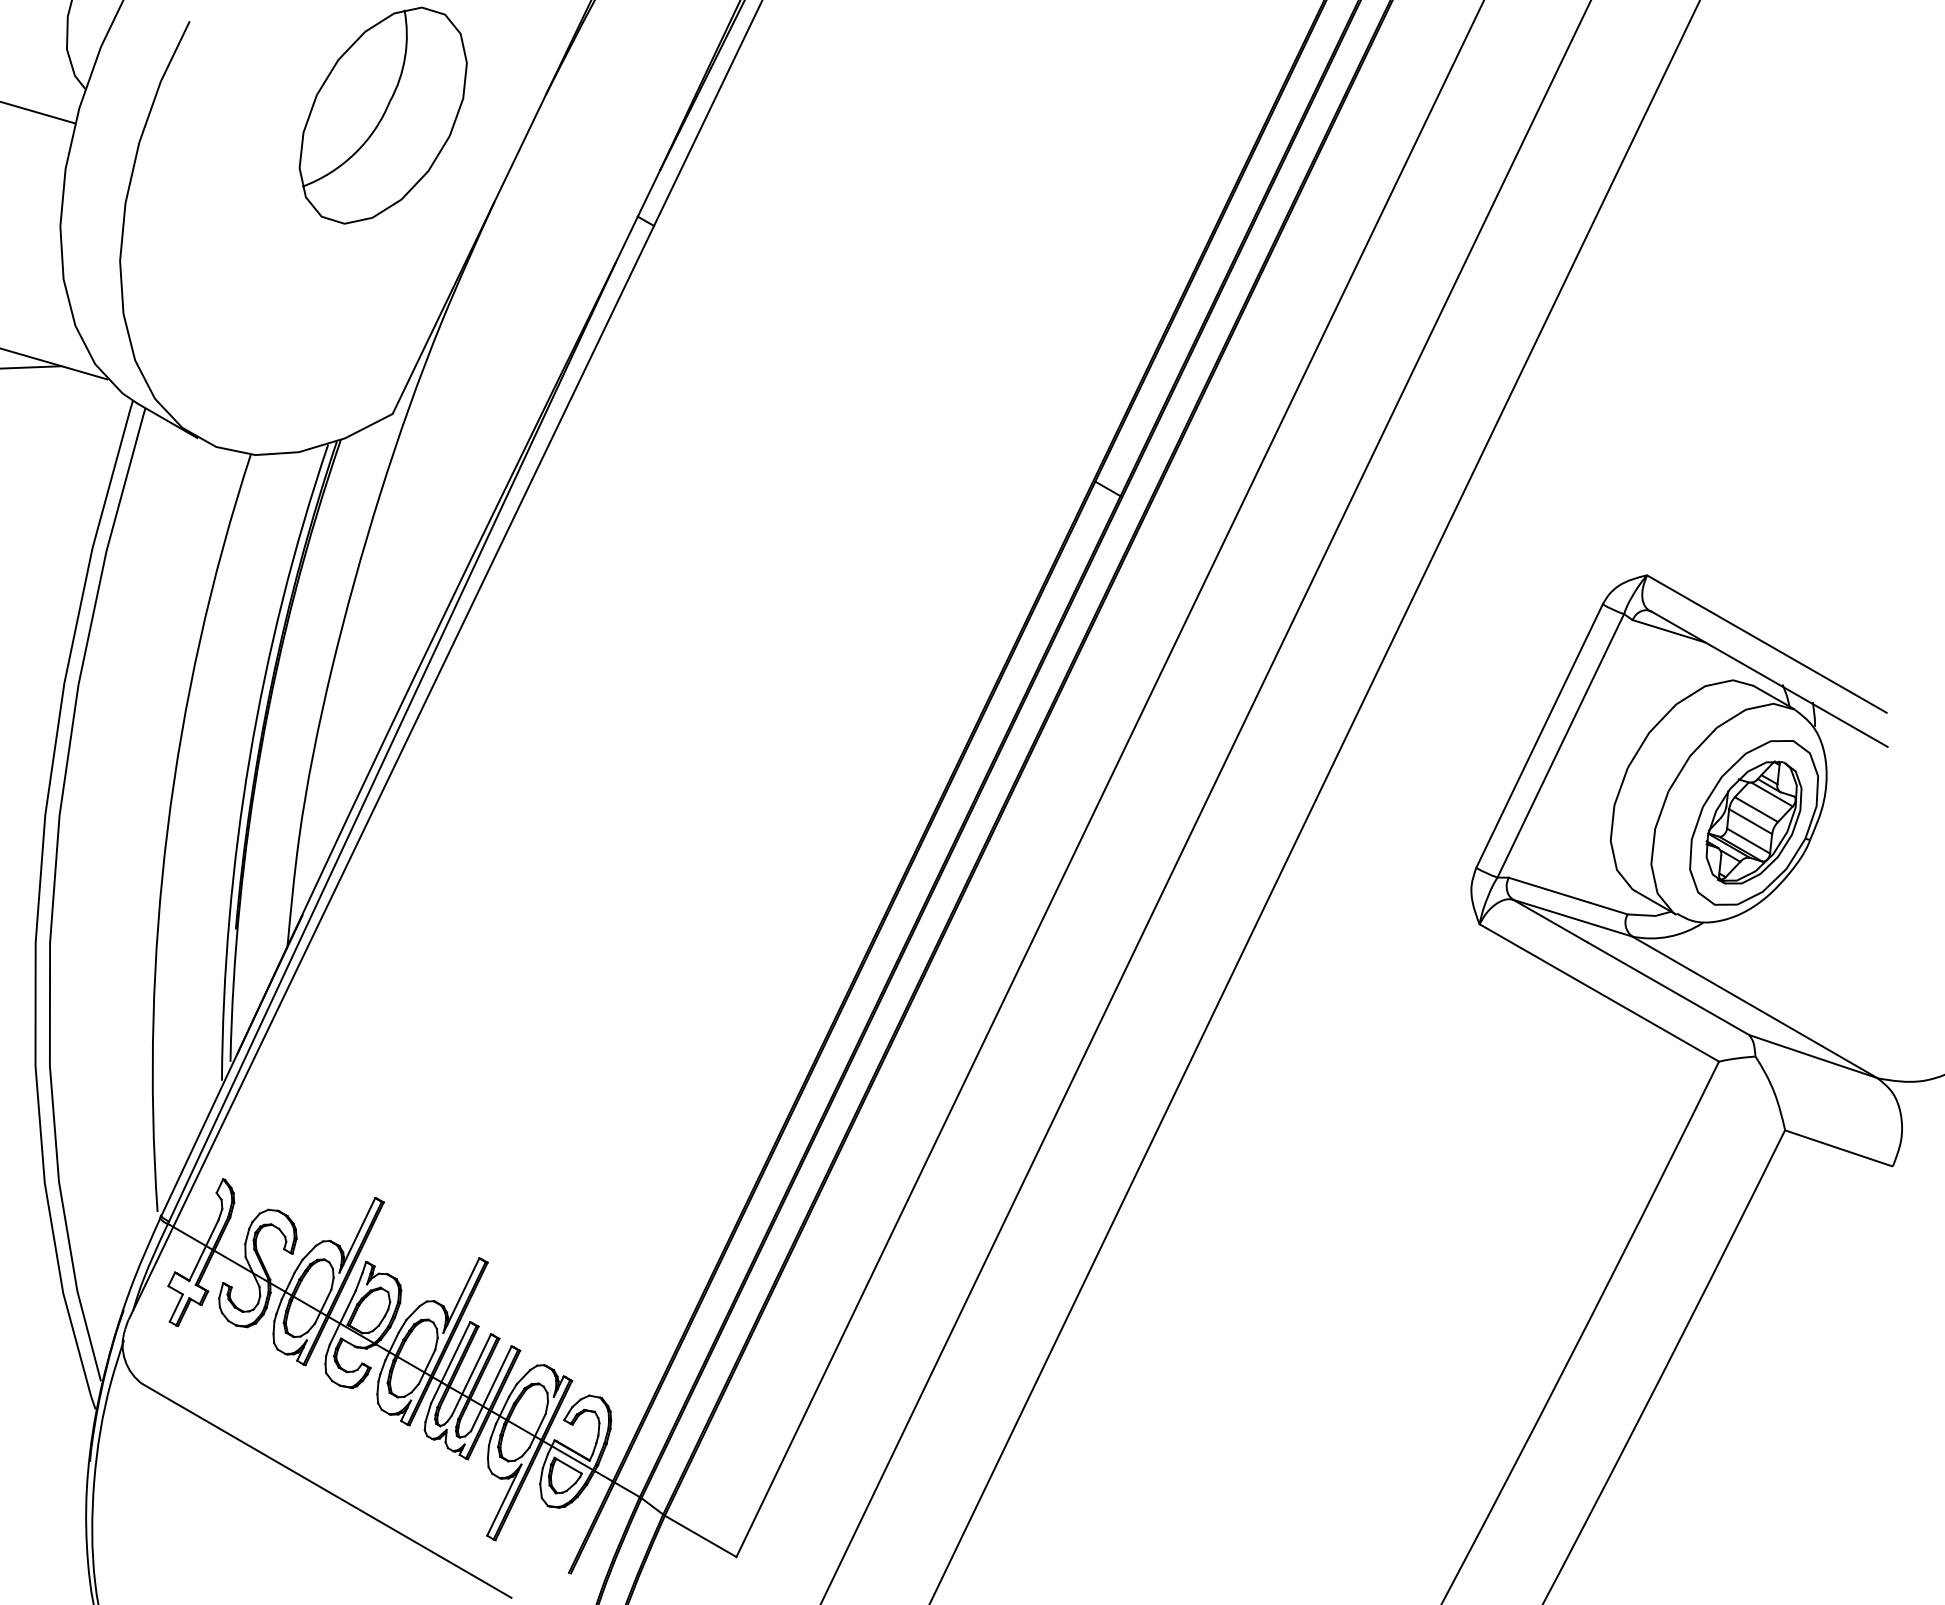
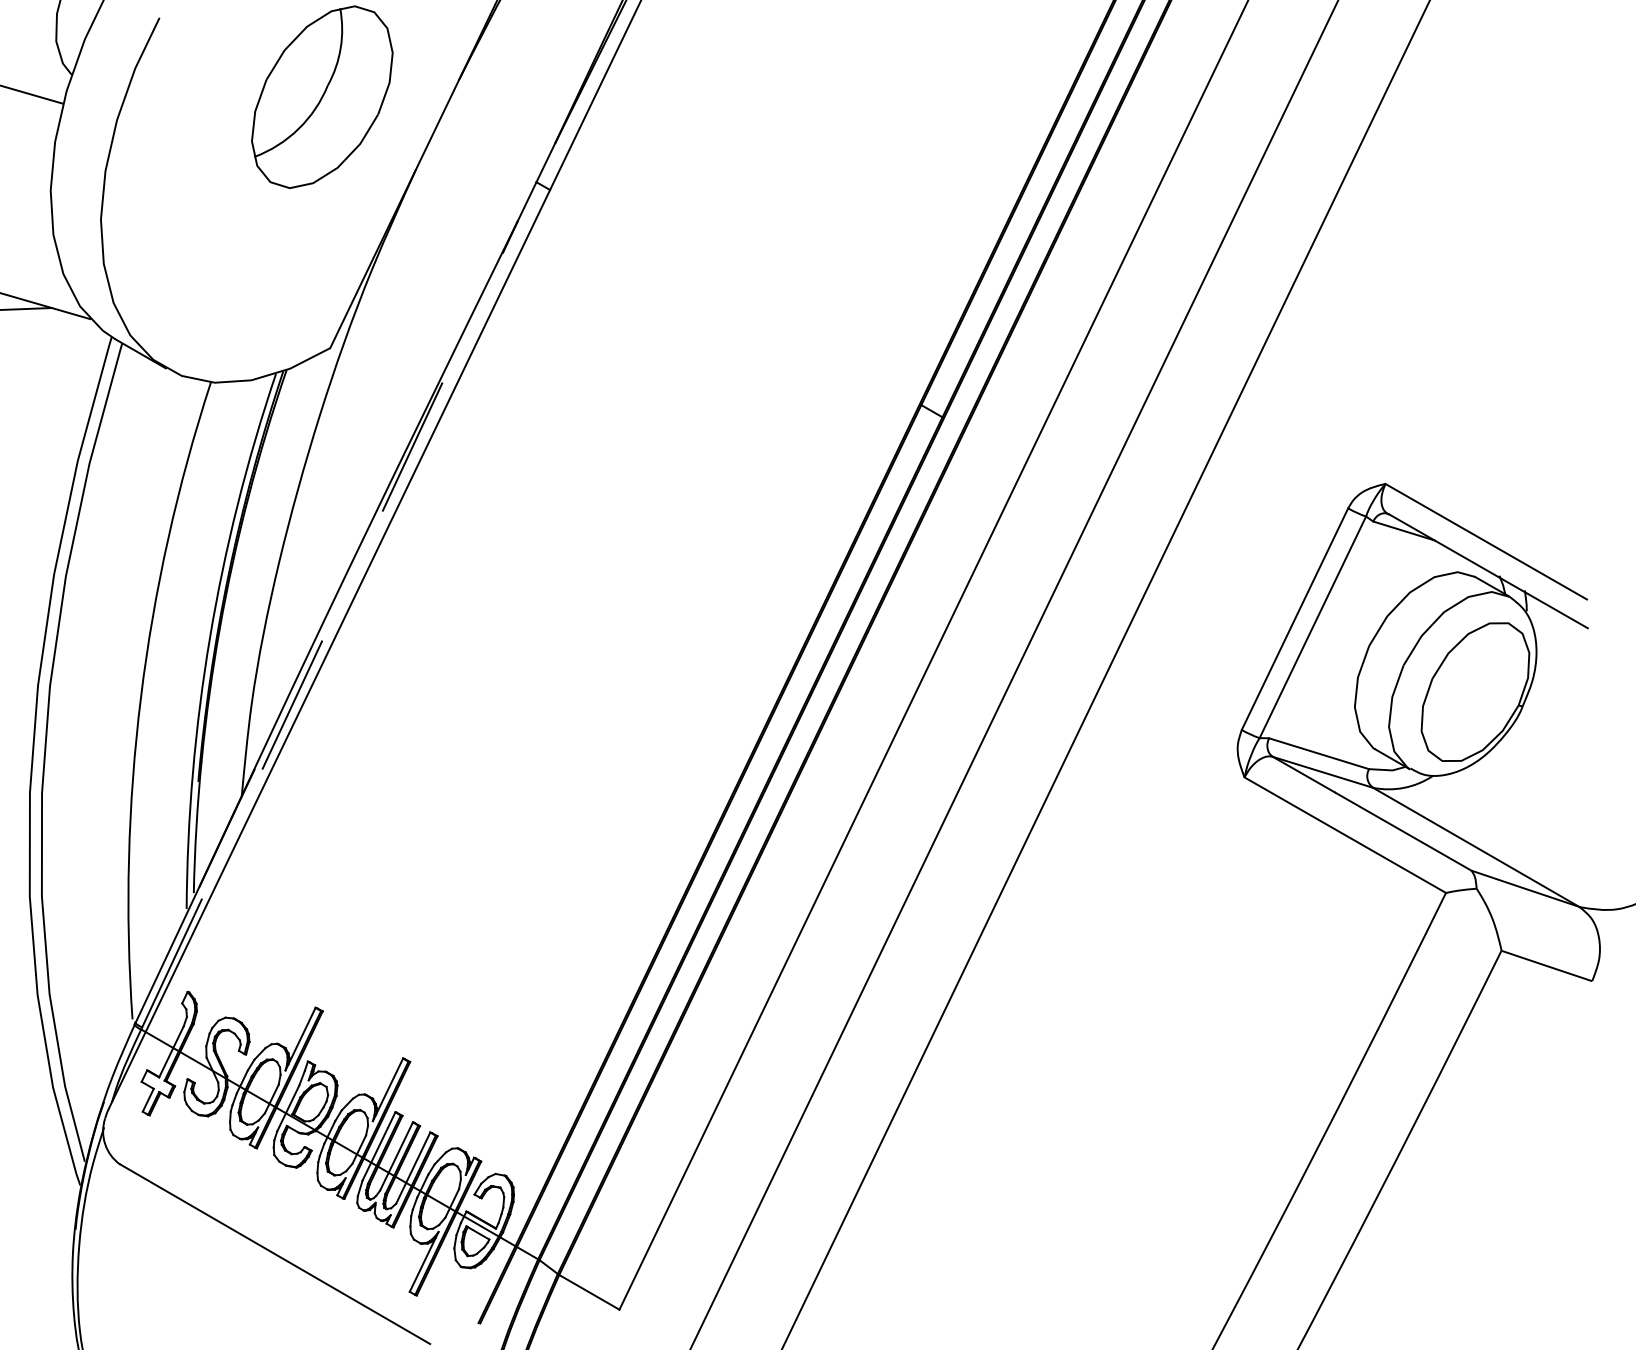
line: (392, 742) -> (330, 624), solid -> dashed
part: (1753, 822) -> (1474, 691), removed

